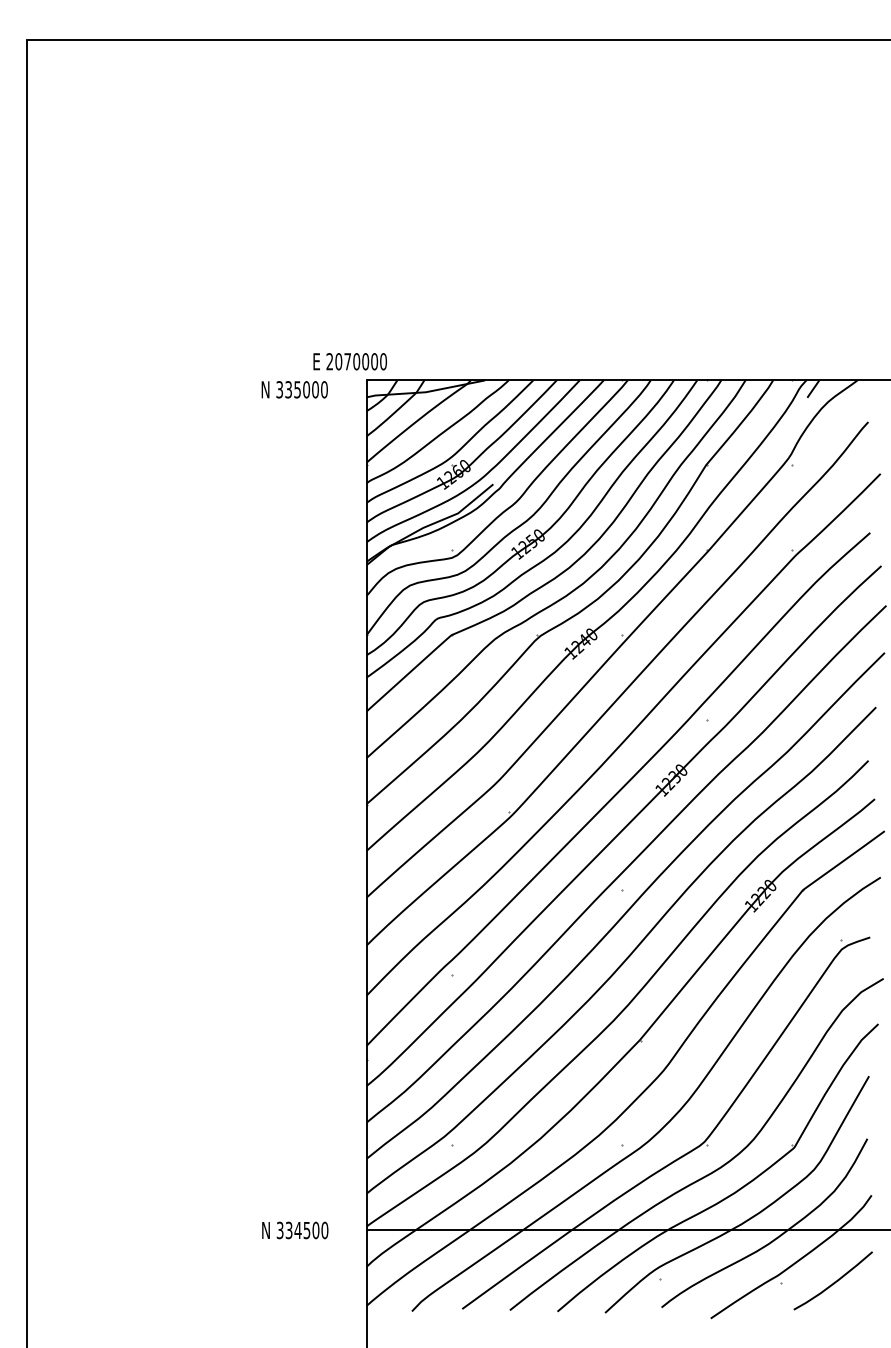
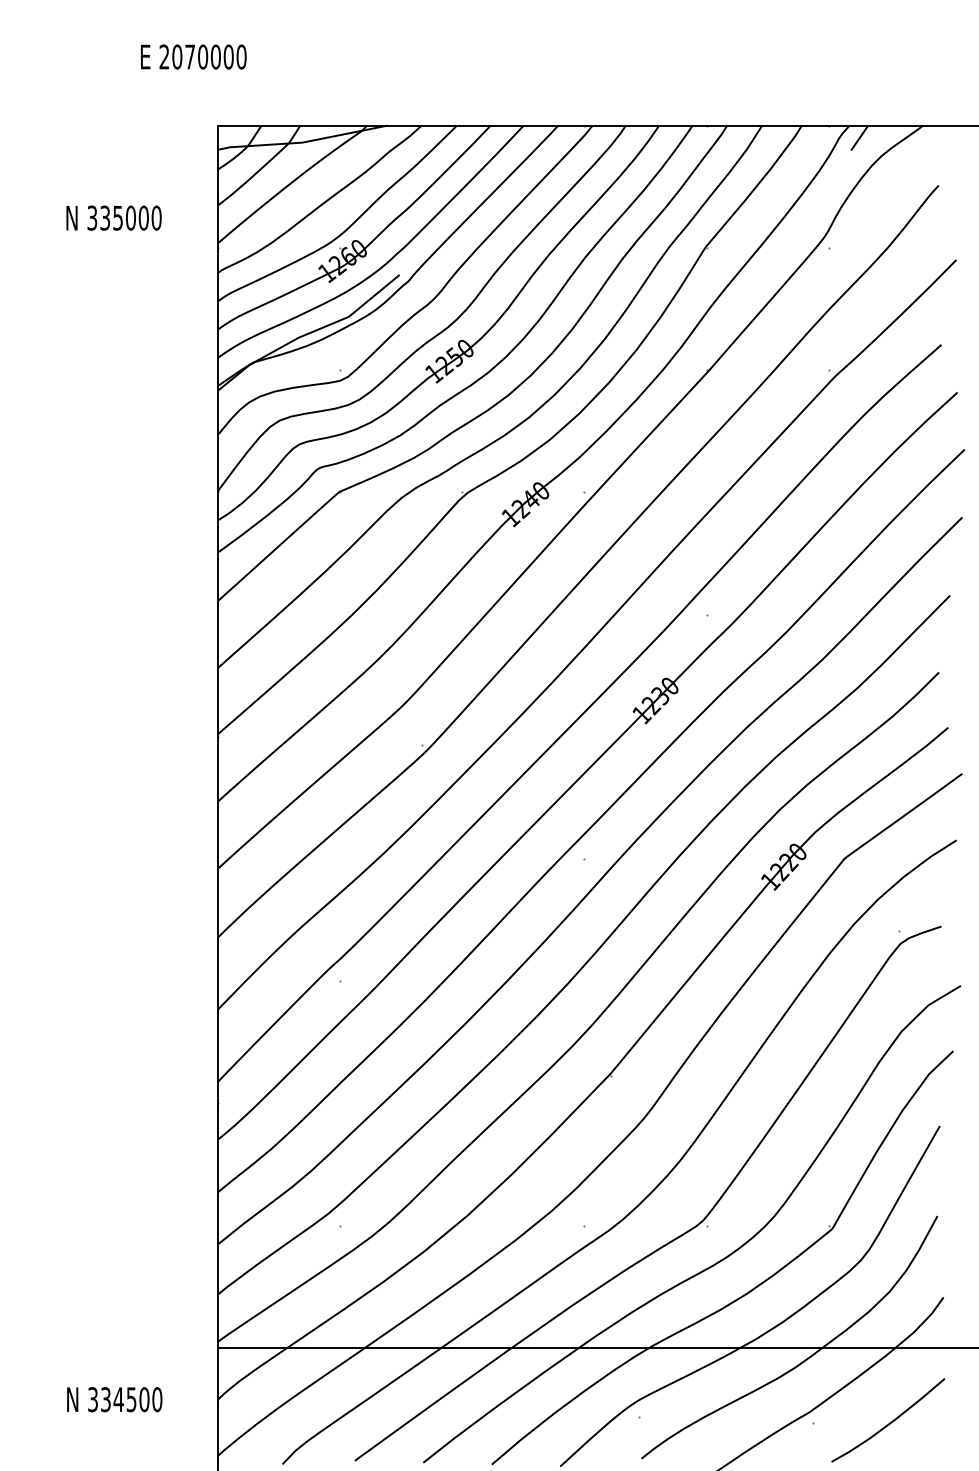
text: (349, 361) -> (192, 56), moved
text: (294, 389) -> (113, 217), moved
text: (295, 1230) -> (115, 1399), moved

